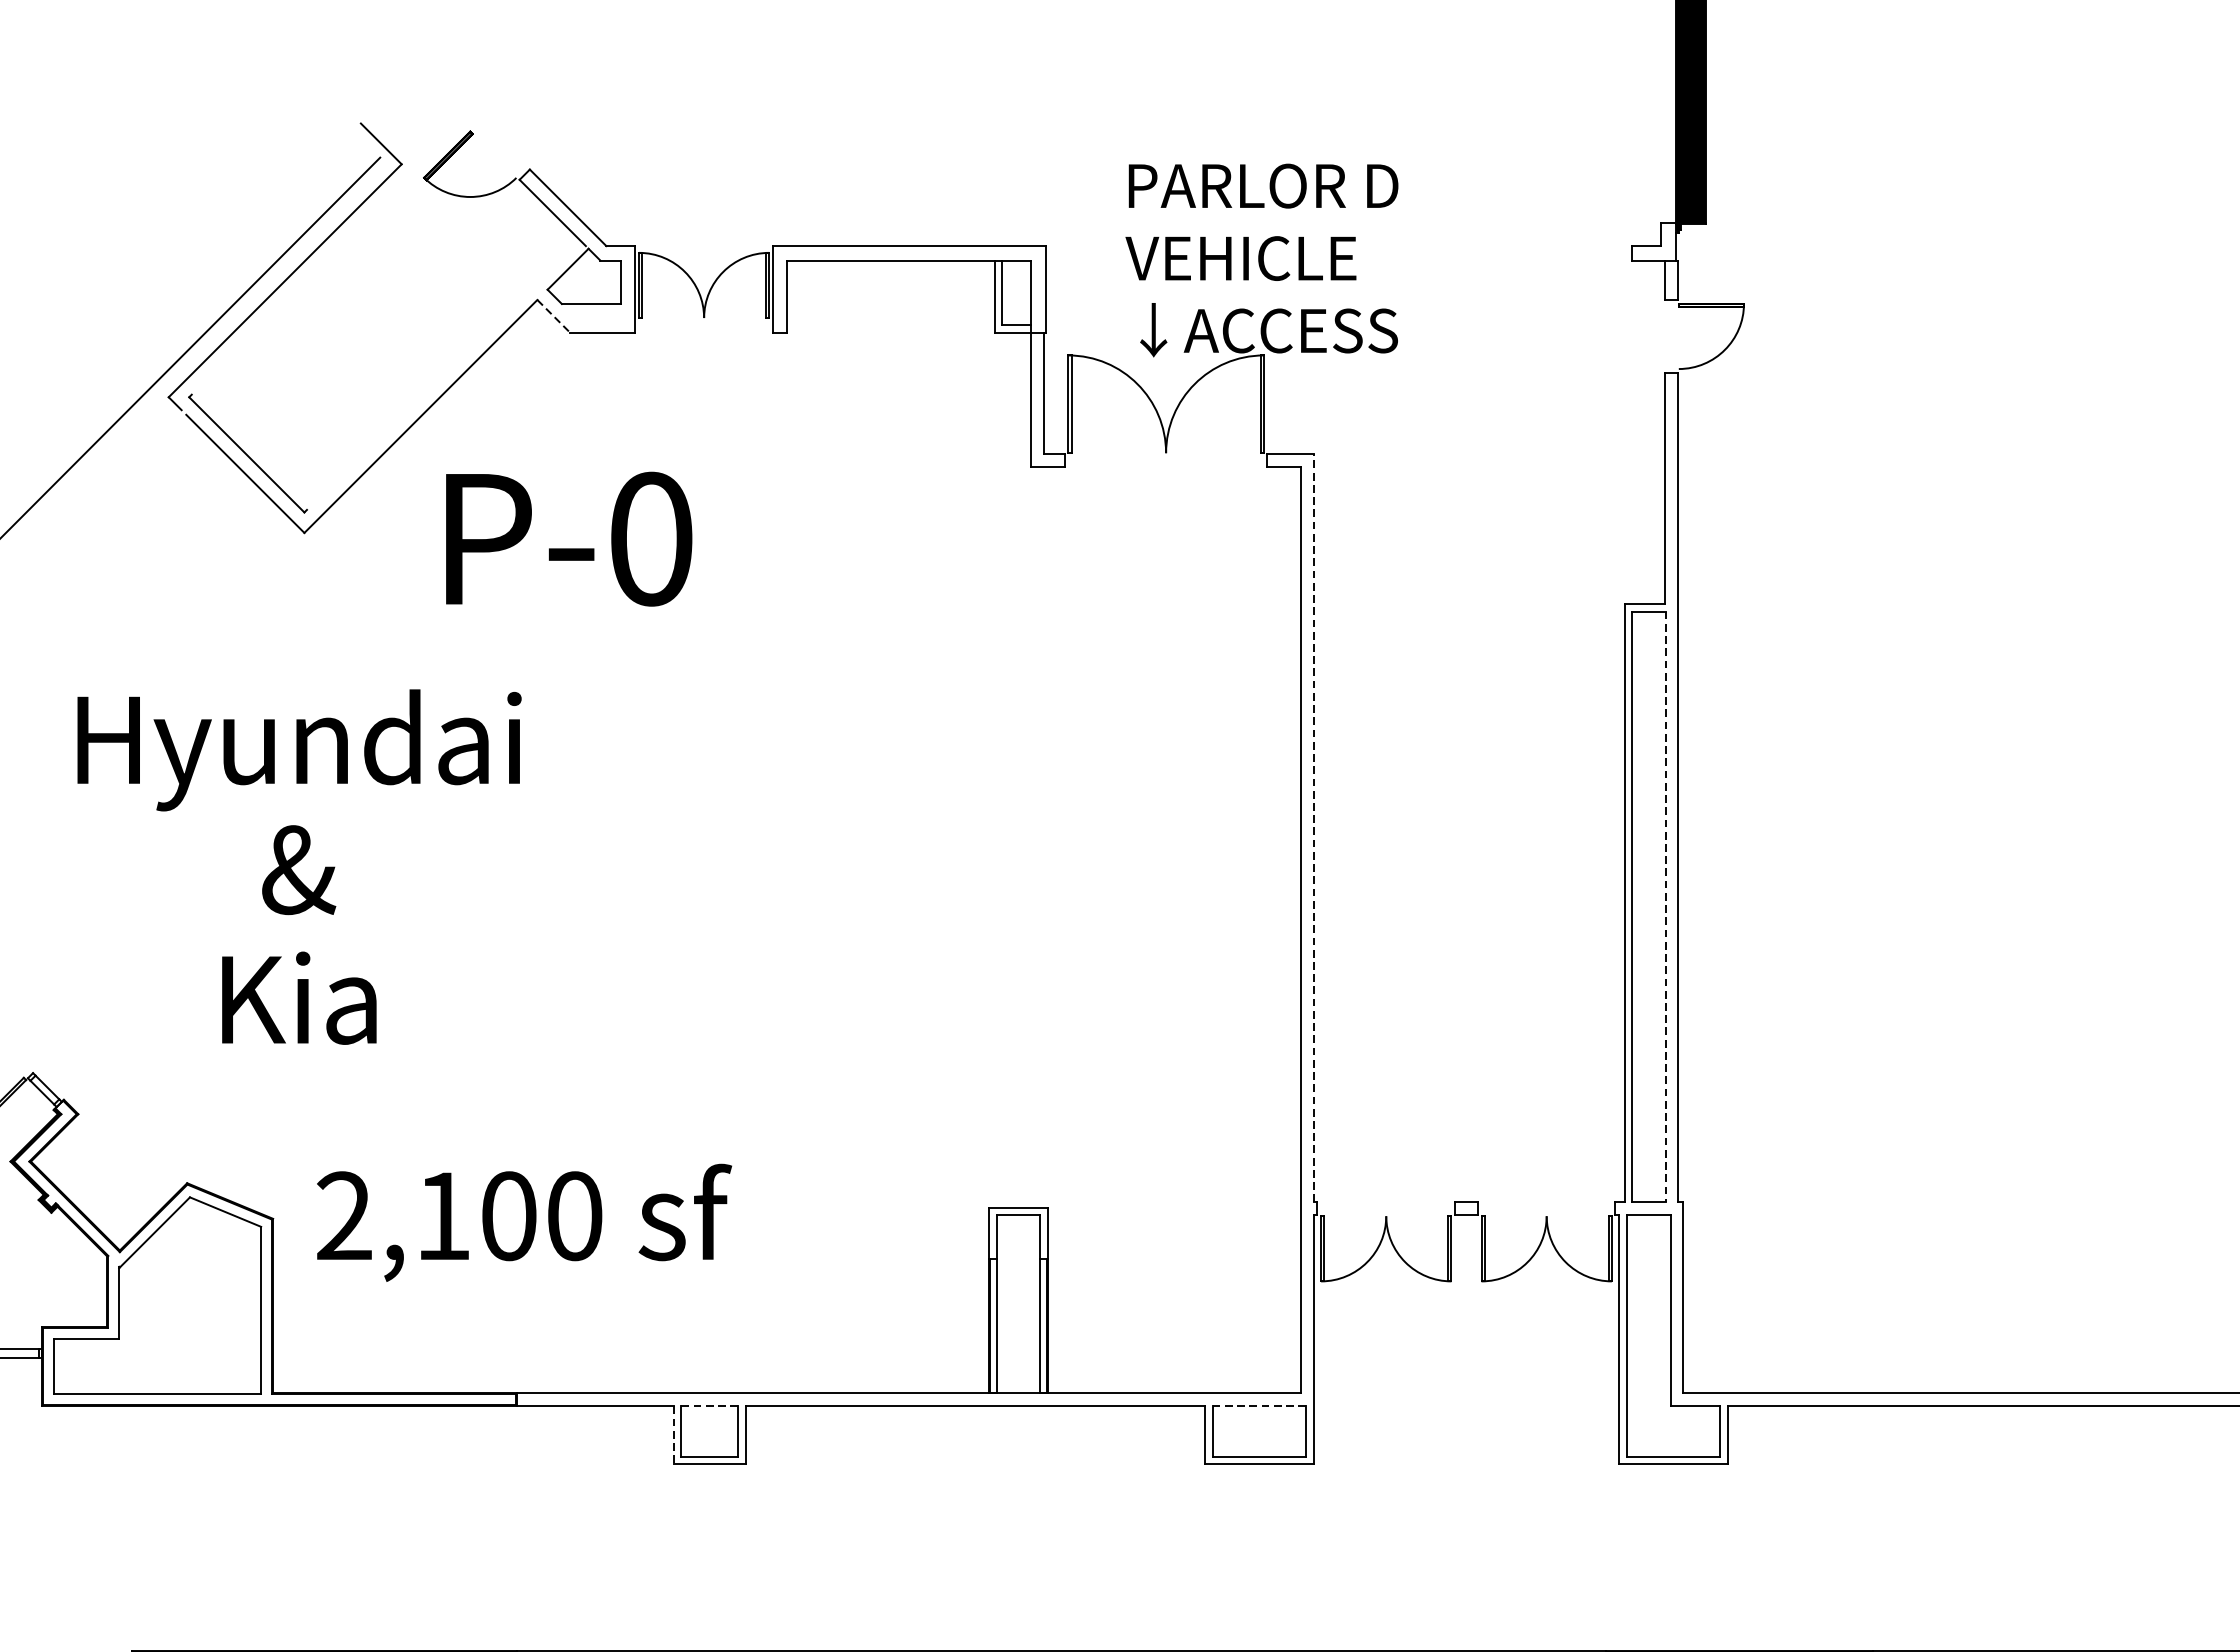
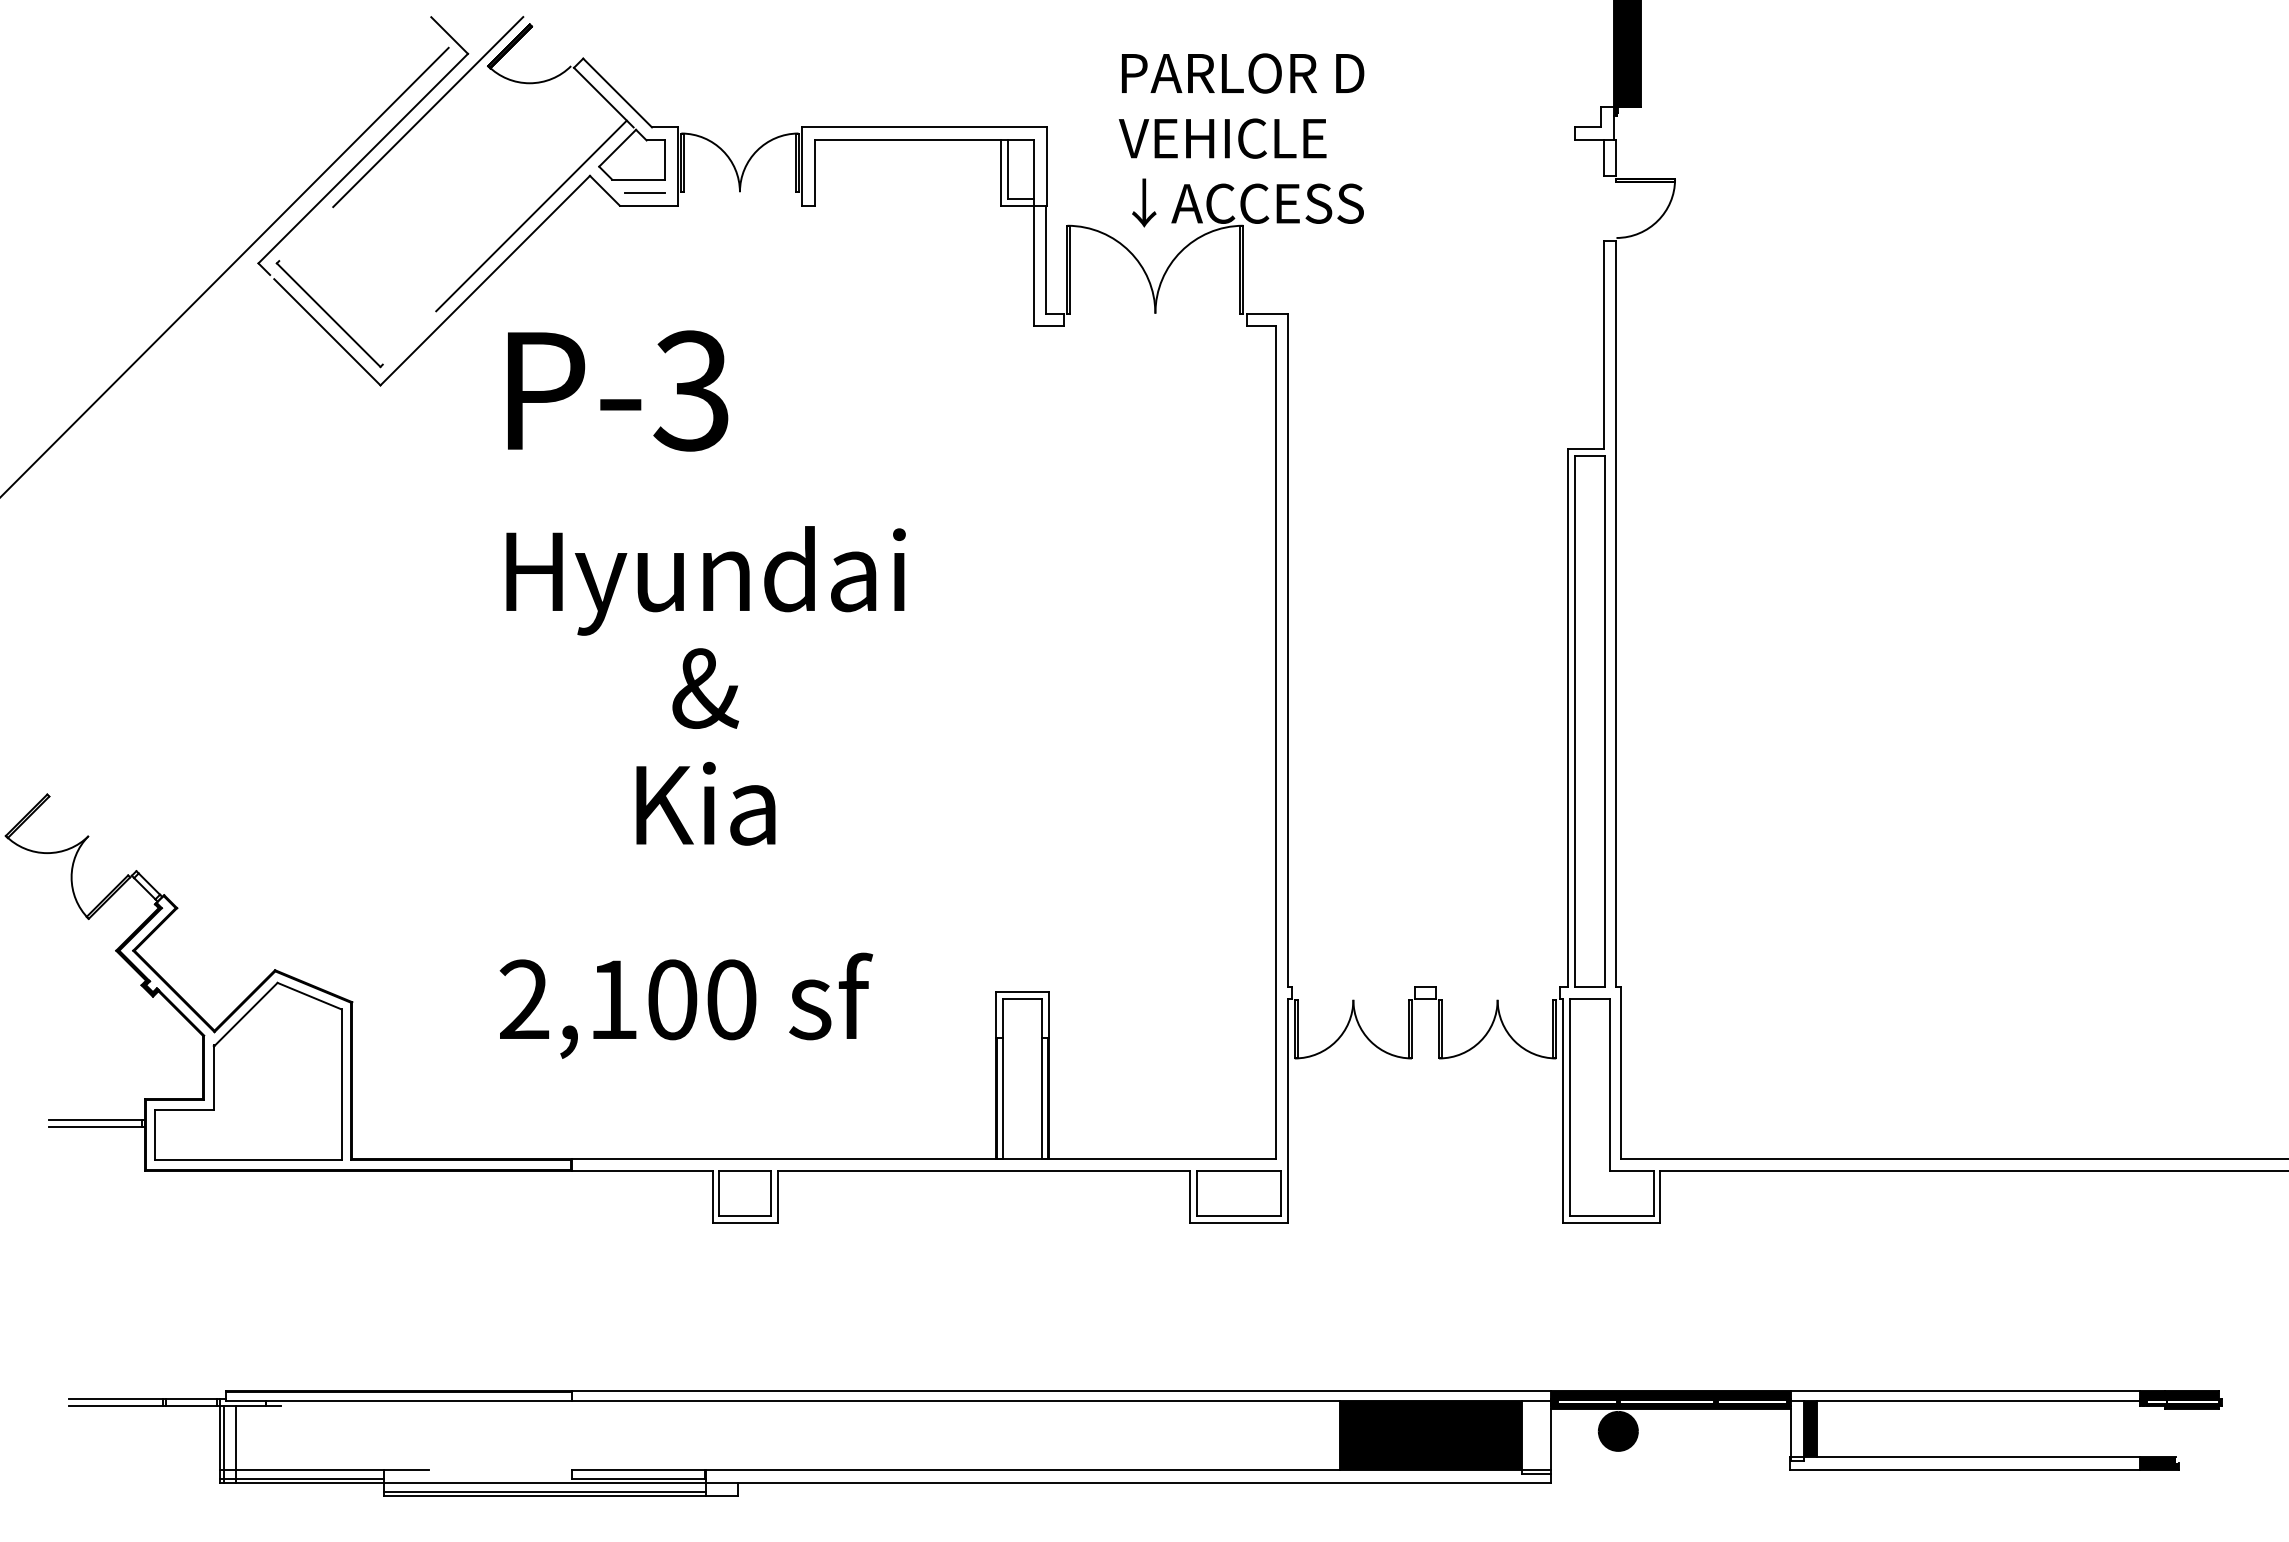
line: (357, 229) -> (428, 112), added
line: (553, 316) -> (604, 190), dashed -> solid
line: (599, 318) -> (645, 192), added
line: (472, 344) -> (531, 215), added
text: (650, 538) -> (691, 390), P-0 -> P-3
line: (1314, 827) -> (1288, 650), dashed -> solid
text: (298, 866) -> (705, 685), moved
line: (1665, 906) -> (1604, 721), dashed -> solid
text: (524, 1222) -> (686, 1005), moved
line: (710, 1405) -> (745, 1170), dashed -> solid
line: (1259, 1405) -> (1239, 1170), dashed -> solid
line: (673, 1436) -> (712, 1197), dashed -> solid

